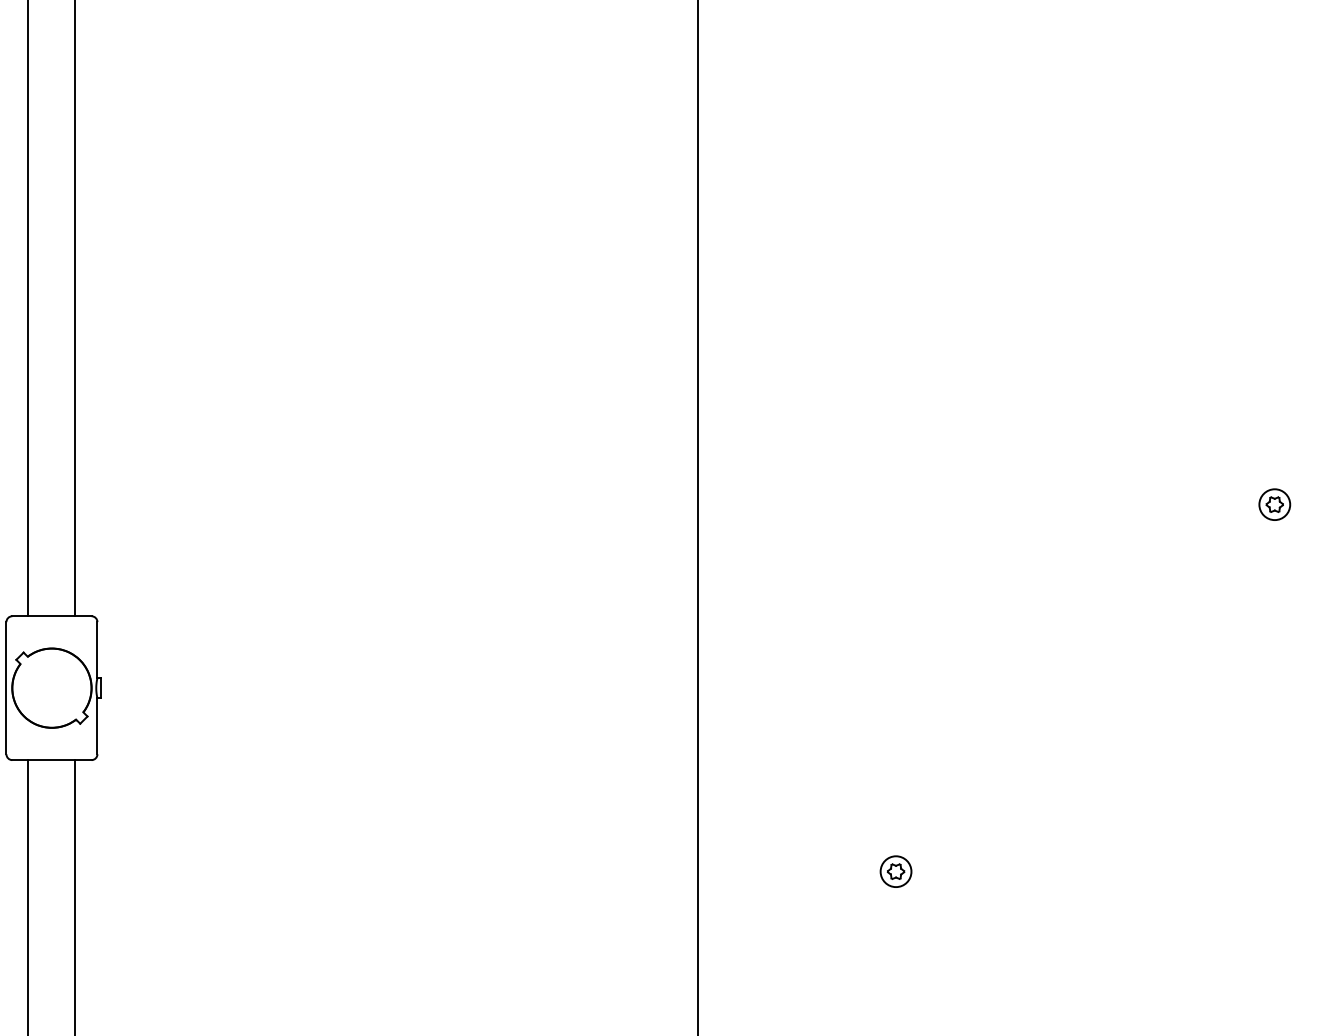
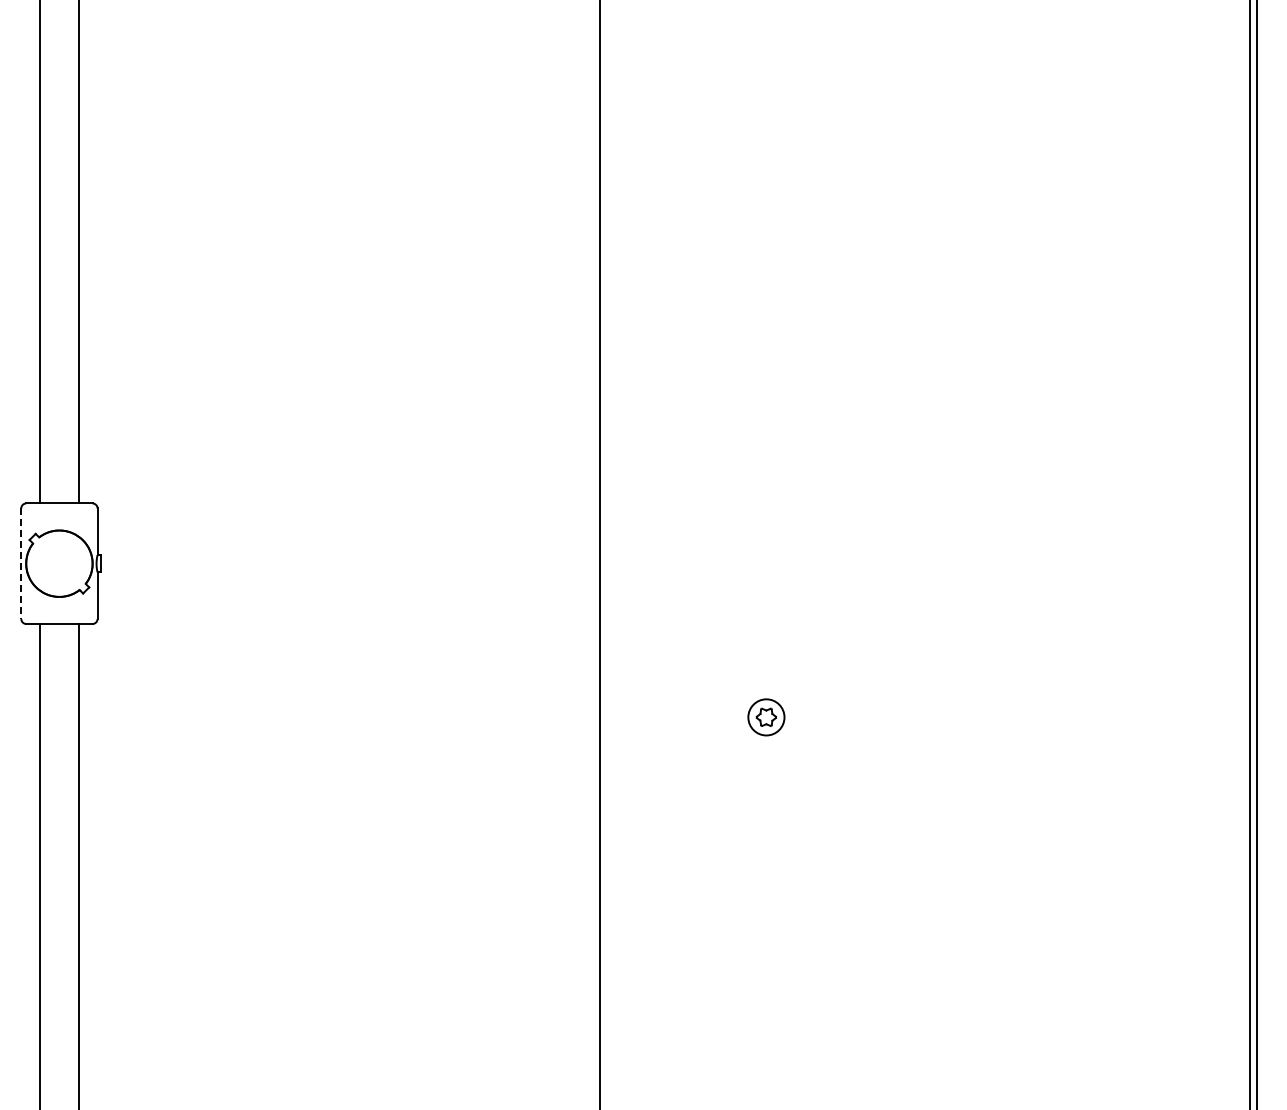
part: (1274, 504) -> (1083, 409), removed
line: (6, 689) -> (21, 564), solid -> dashed
part: (896, 871) -> (766, 717), size x1.4

